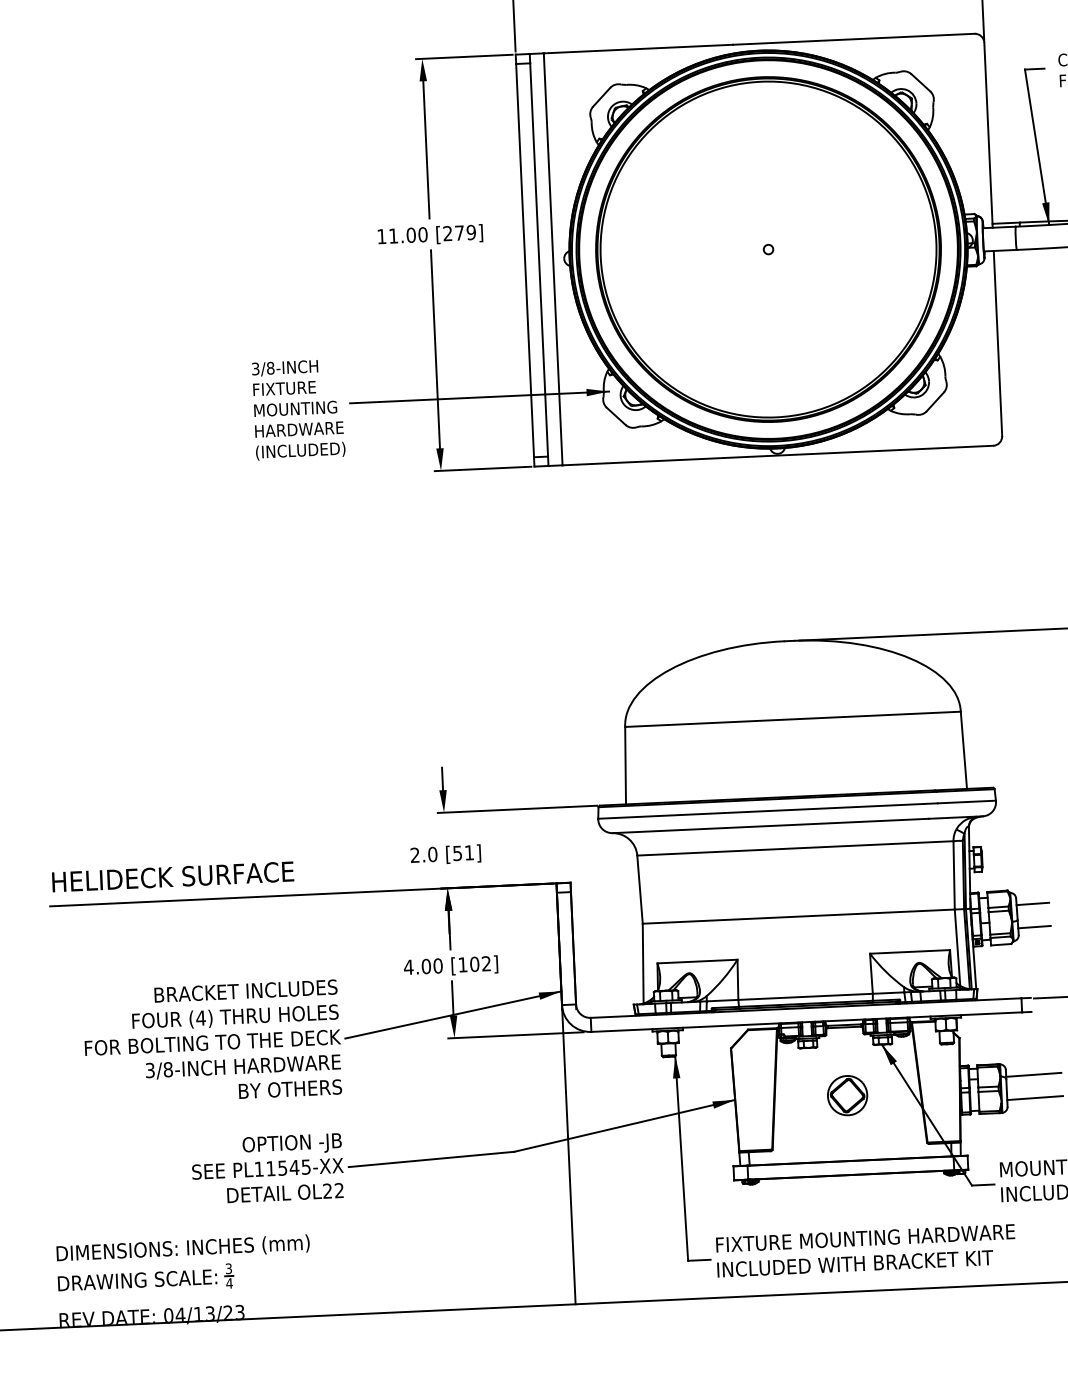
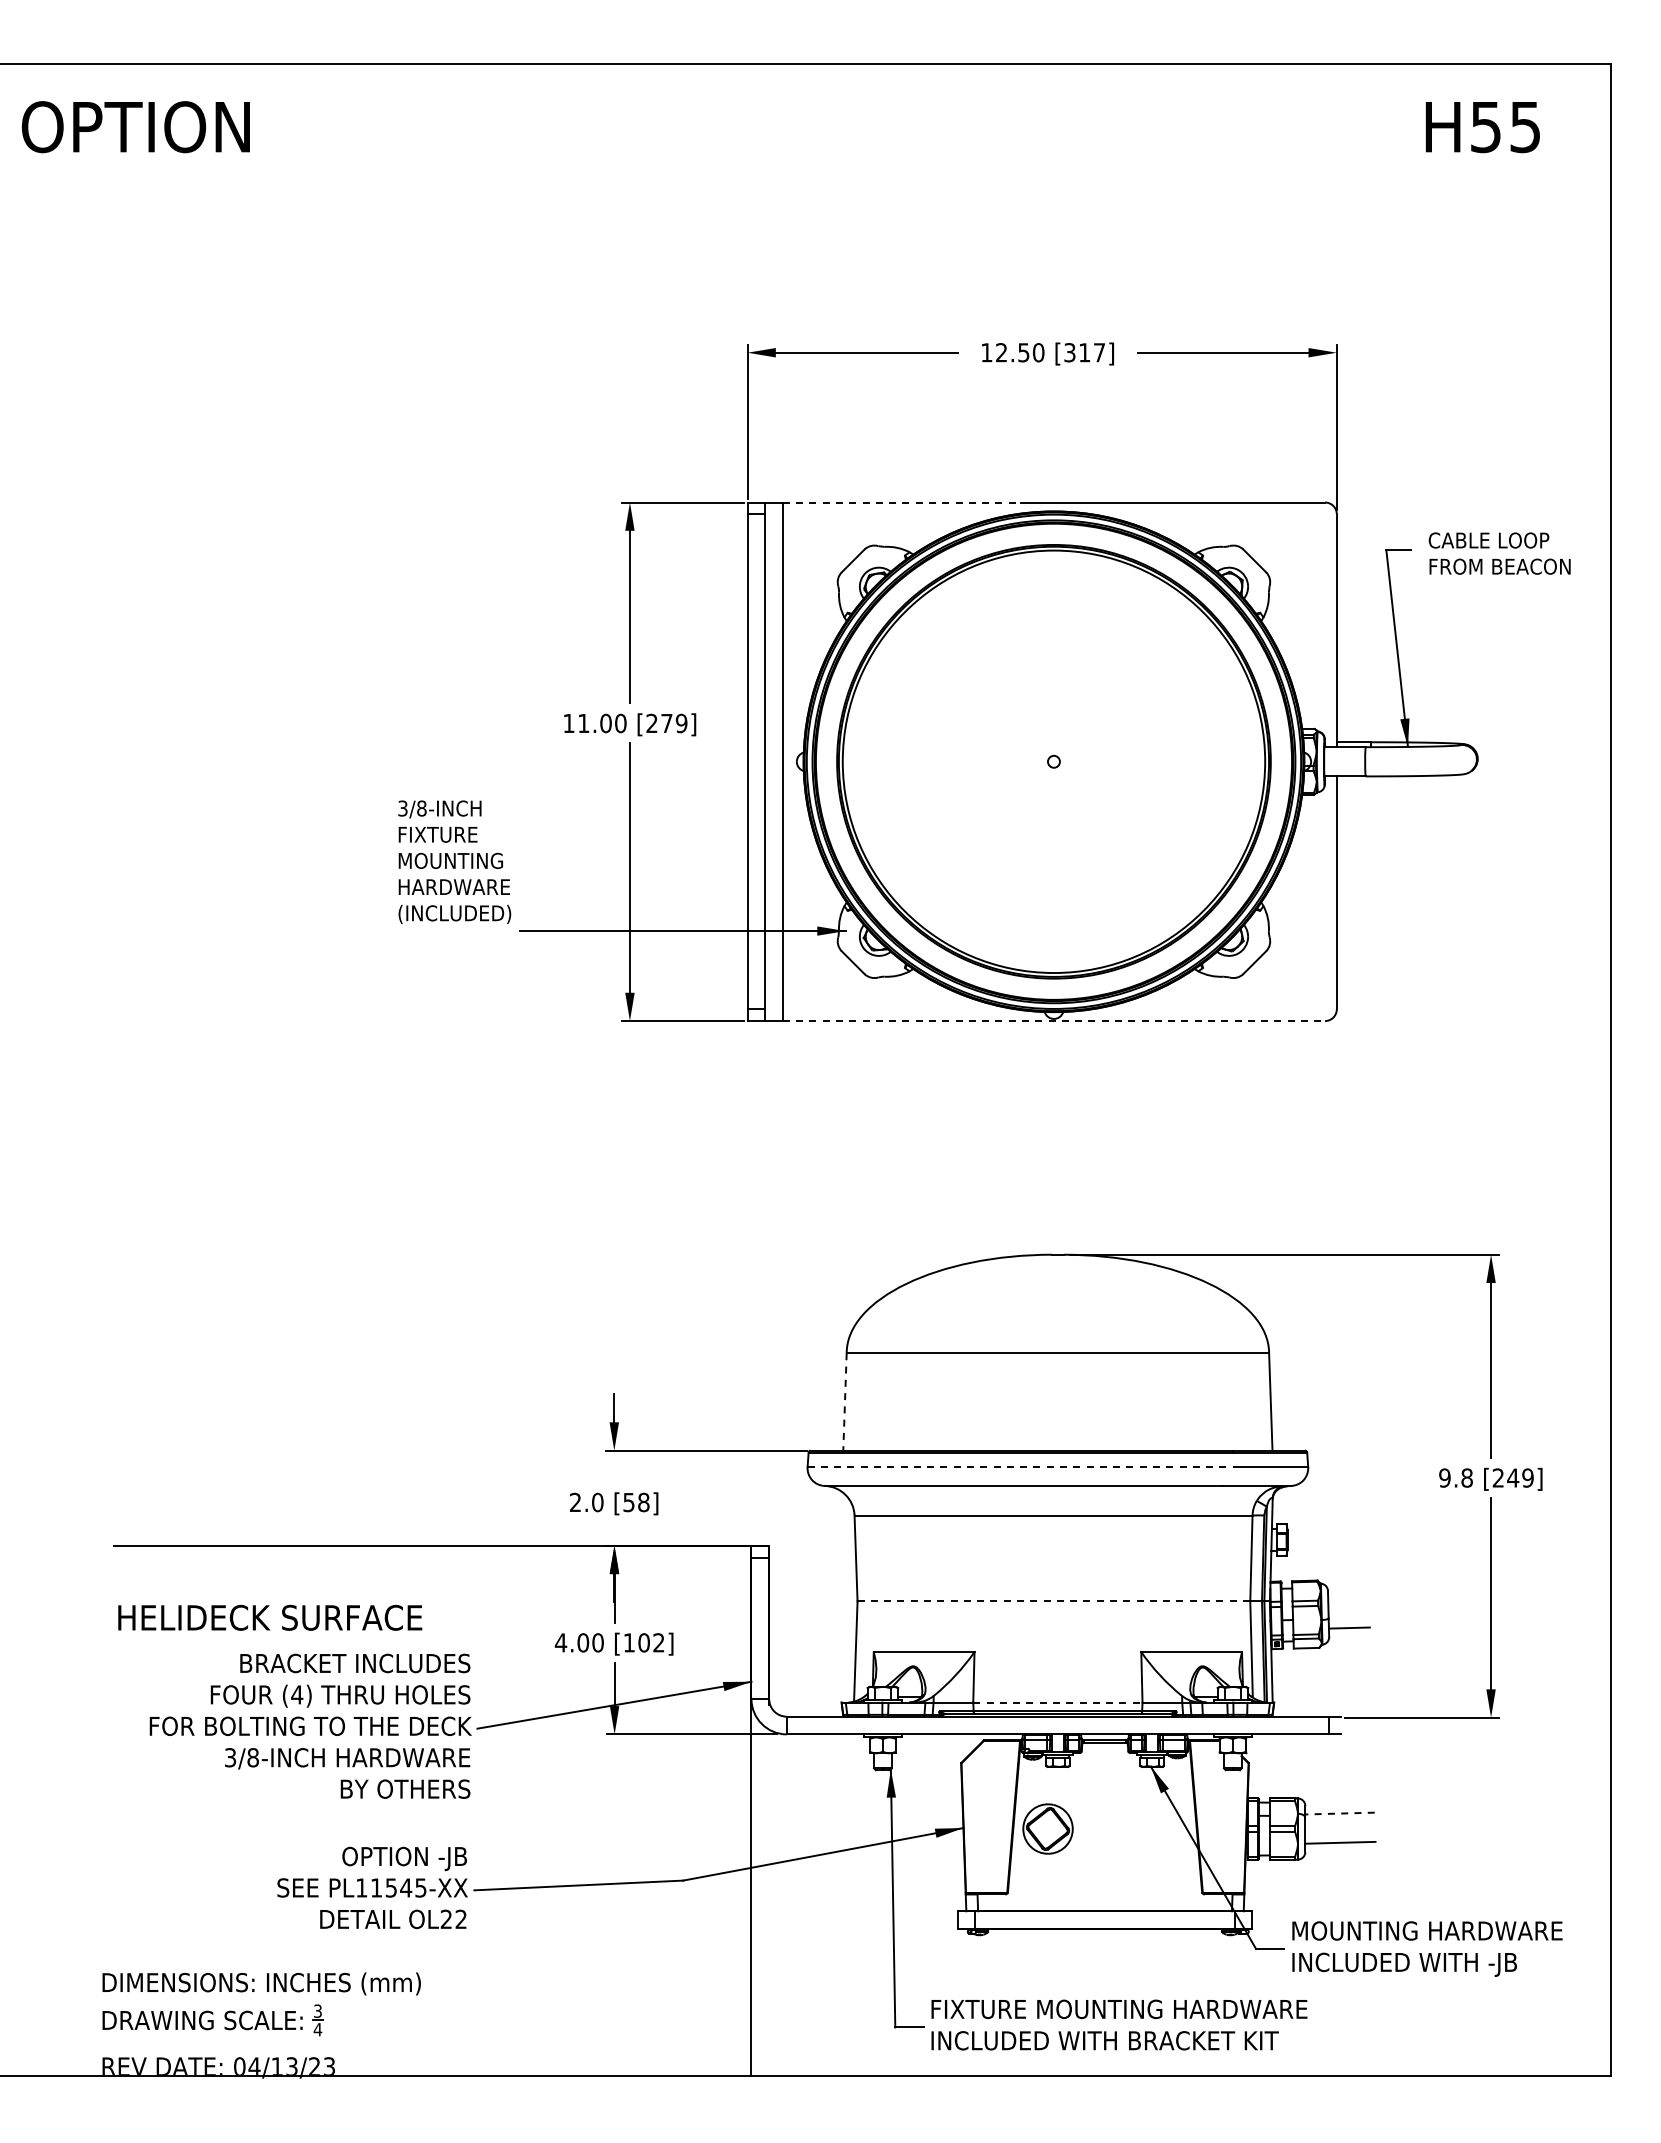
line: (638, 49) -> (902, 502), solid -> dashed
text: (298, 409) -> (454, 861), moved
line: (778, 455) -> (1054, 1021), solid -> dashed
line: (625, 765) -> (844, 1401), solid -> dashed
line: (768, 811) -> (1021, 1467), solid -> dashed
text: (469, 852) -> (643, 1502), [51] -> [58]
text: (173, 876) -> (270, 1617), moved
line: (1032, 903) -> (1348, 1598), removed
line: (799, 916) -> (1054, 1601), solid -> dashed
line: (805, 996) -> (1057, 1702), solid -> dashed
line: (1034, 1074) -> (1340, 1813), solid -> dashed
part: (847, 1095) -> (1047, 1828), moved

